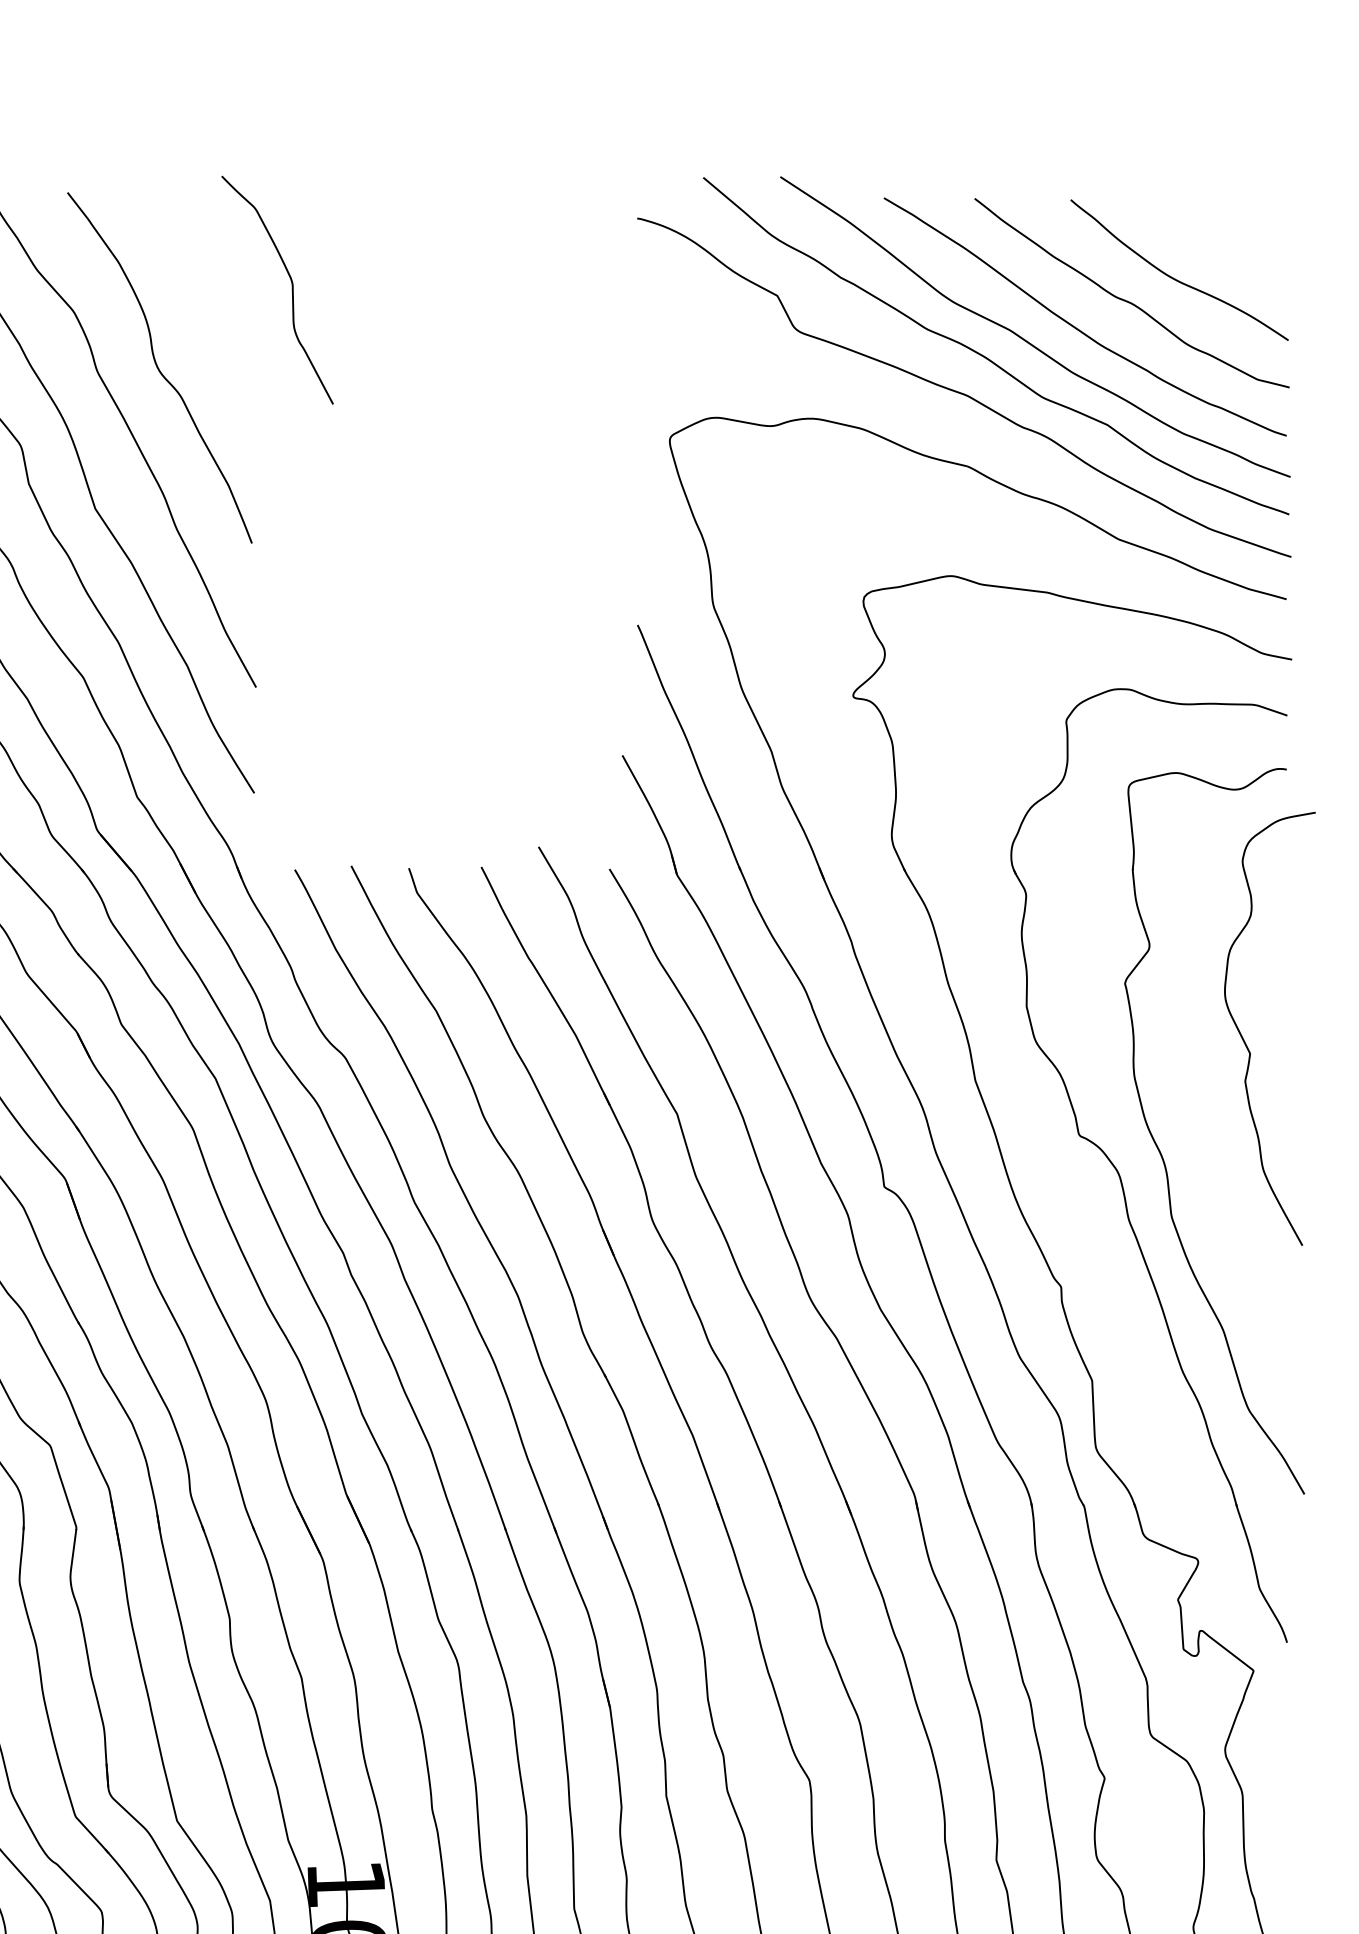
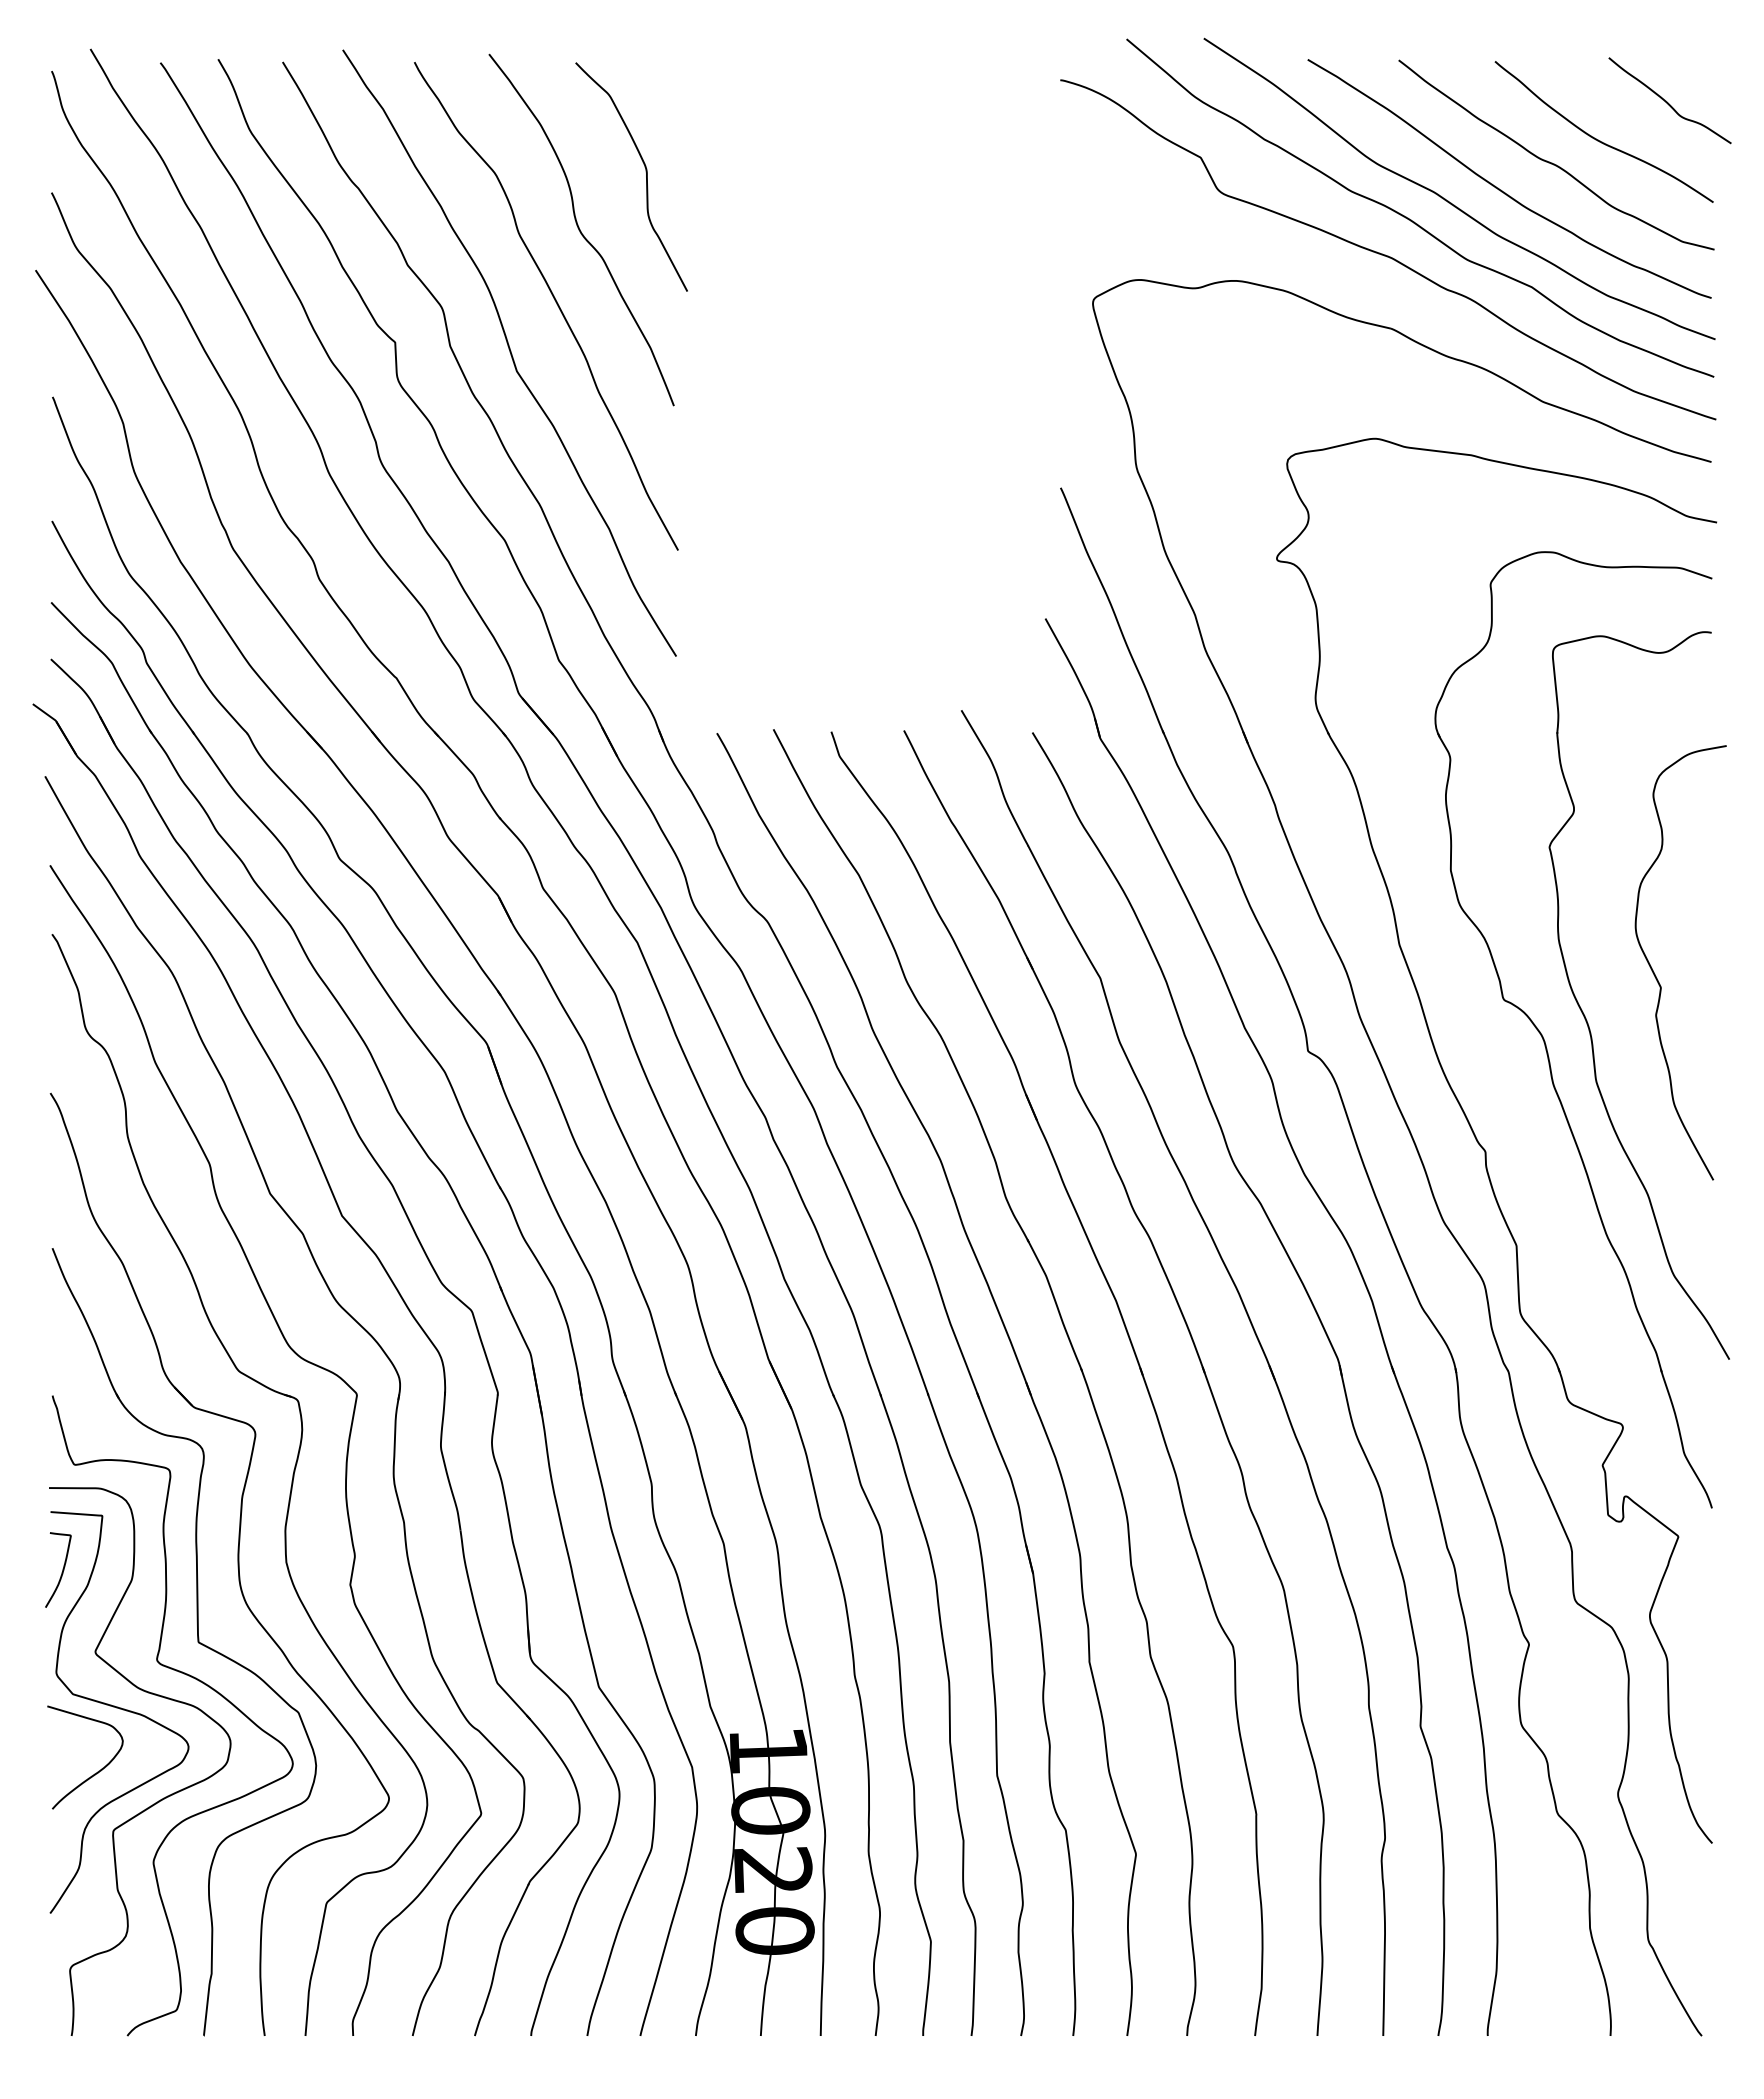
curve: (1242, 239) -> (1667, 101), added
curve: (291, 285) -> (645, 172), moved
curve: (1244, 1040) -> (1655, 974), moved

